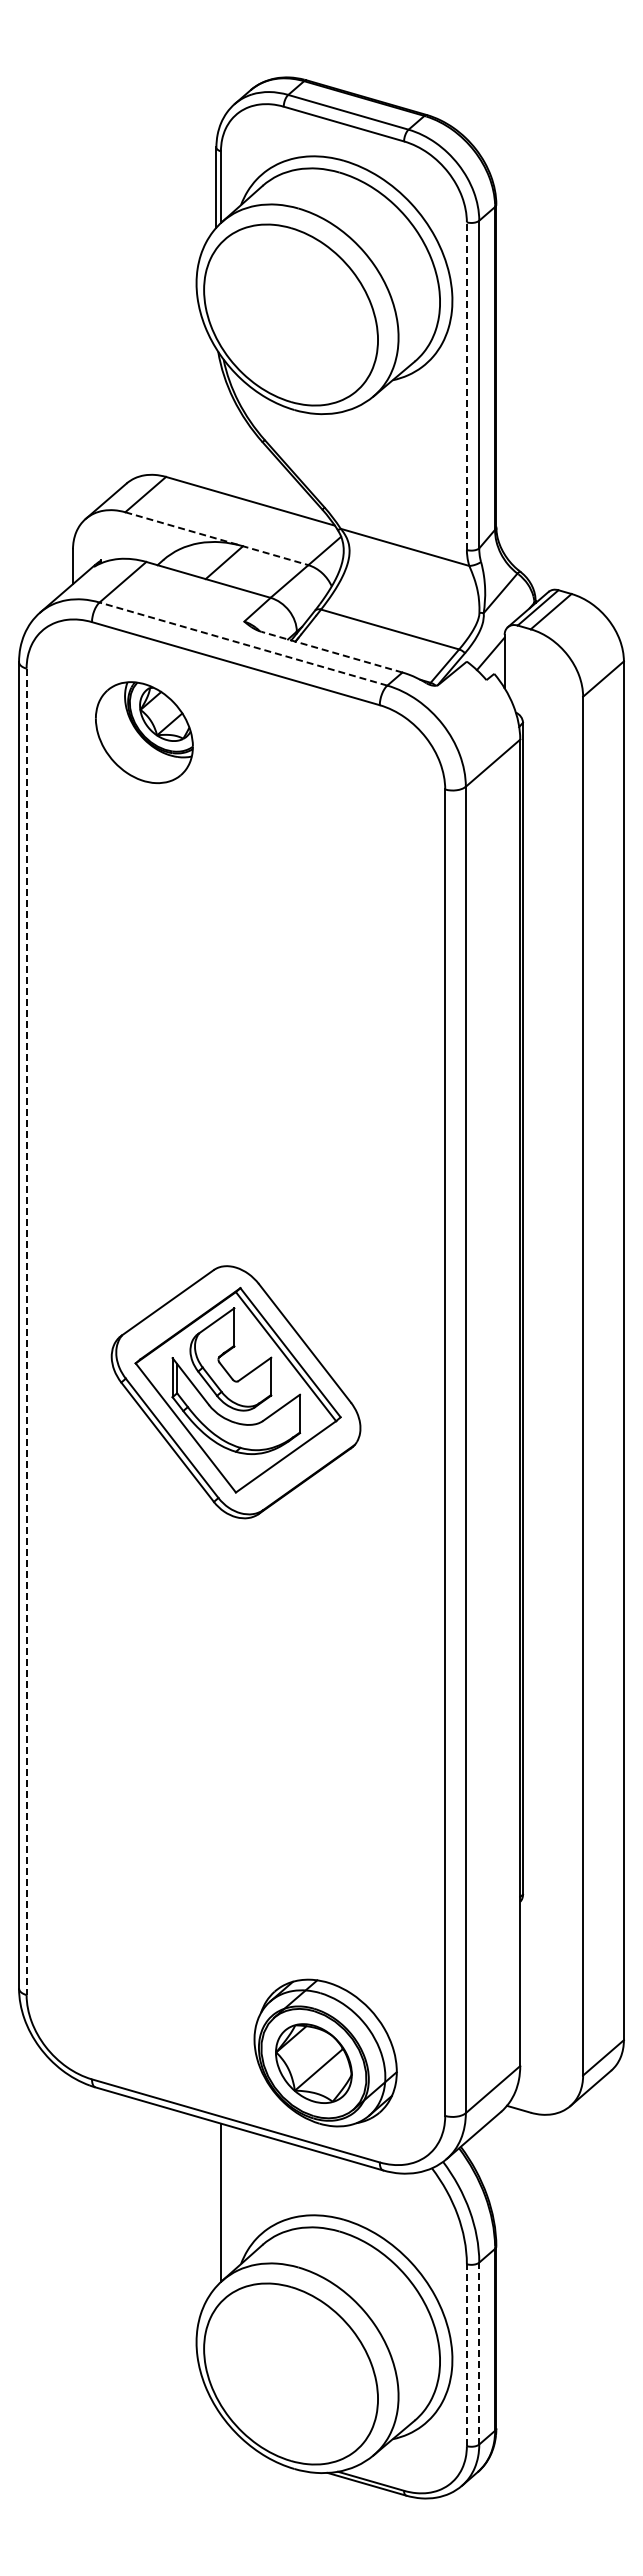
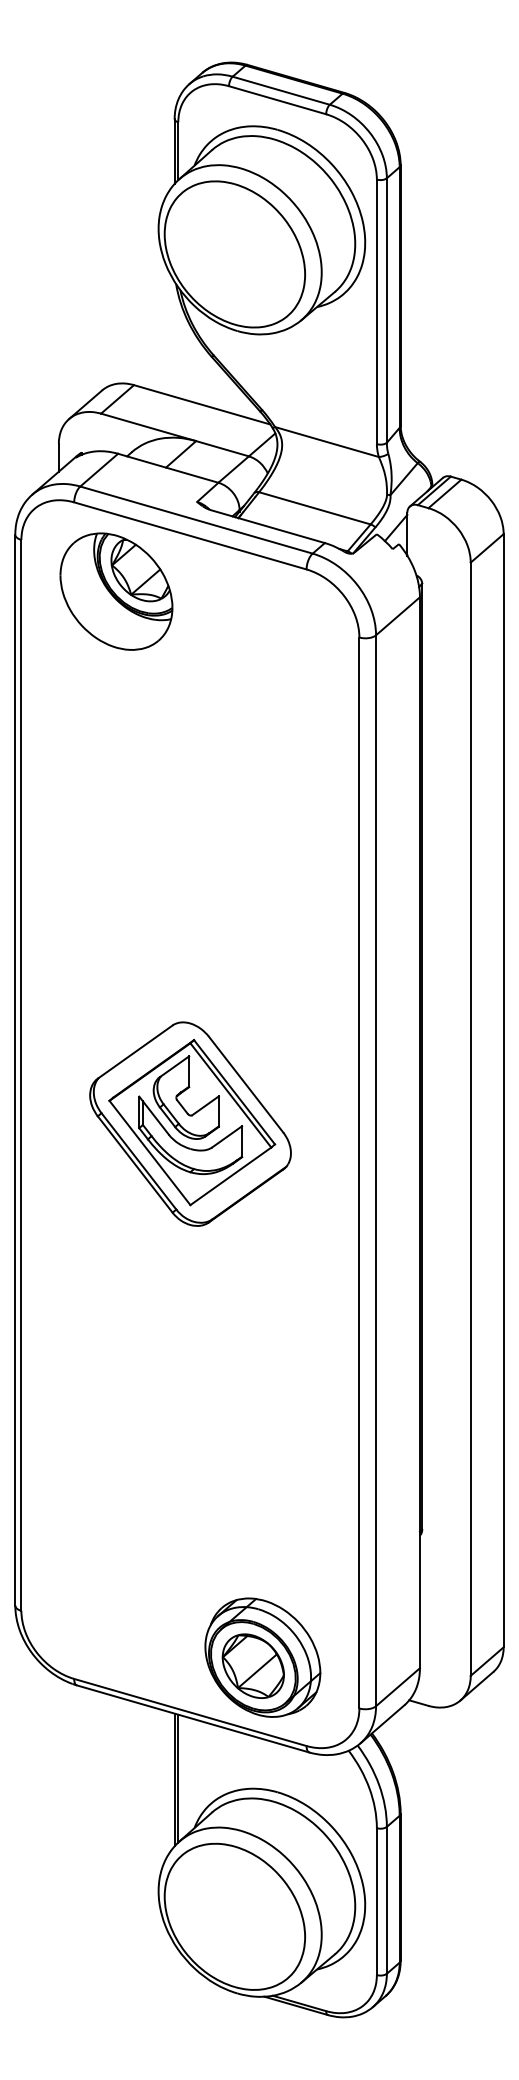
line: (466, 386) -> (376, 312), dashed -> solid
line: (217, 538) -> (175, 434), dashed -> solid
line: (243, 644) -> (196, 520), dashed -> solid
line: (331, 652) -> (267, 526), dashed -> solid
part: (144, 732) -> (116, 591), size x1.43
line: (26, 1332) -> (21, 1075), dashed -> solid
line: (216, 2204) -> (174, 1779), added
line: (479, 2353) -> (387, 1900), dashed -> solid
line: (466, 2355) -> (376, 1901), dashed -> solid

